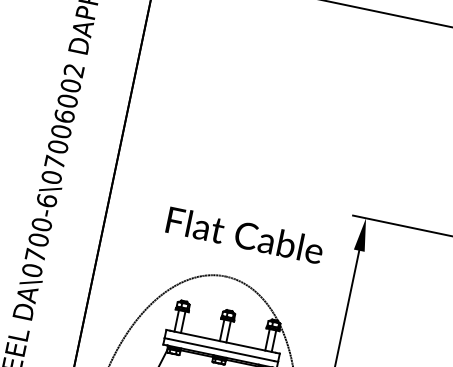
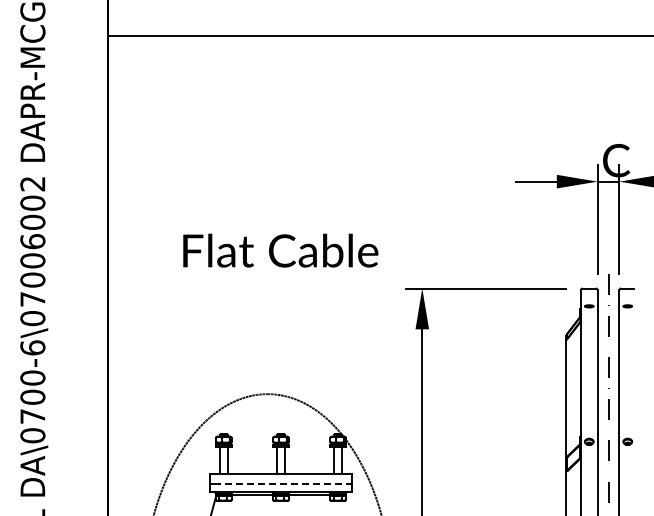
text: (244, 235) -> (280, 250), moved
line: (221, 349) -> (280, 483), solid -> dashed

